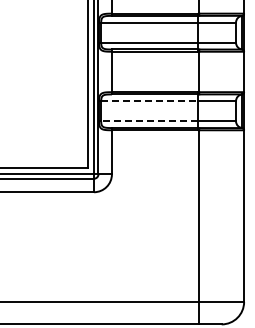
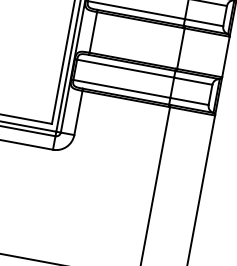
line: (150, 101) -> (126, 69), dashed -> solid
line: (149, 121) -> (121, 89), dashed -> solid

